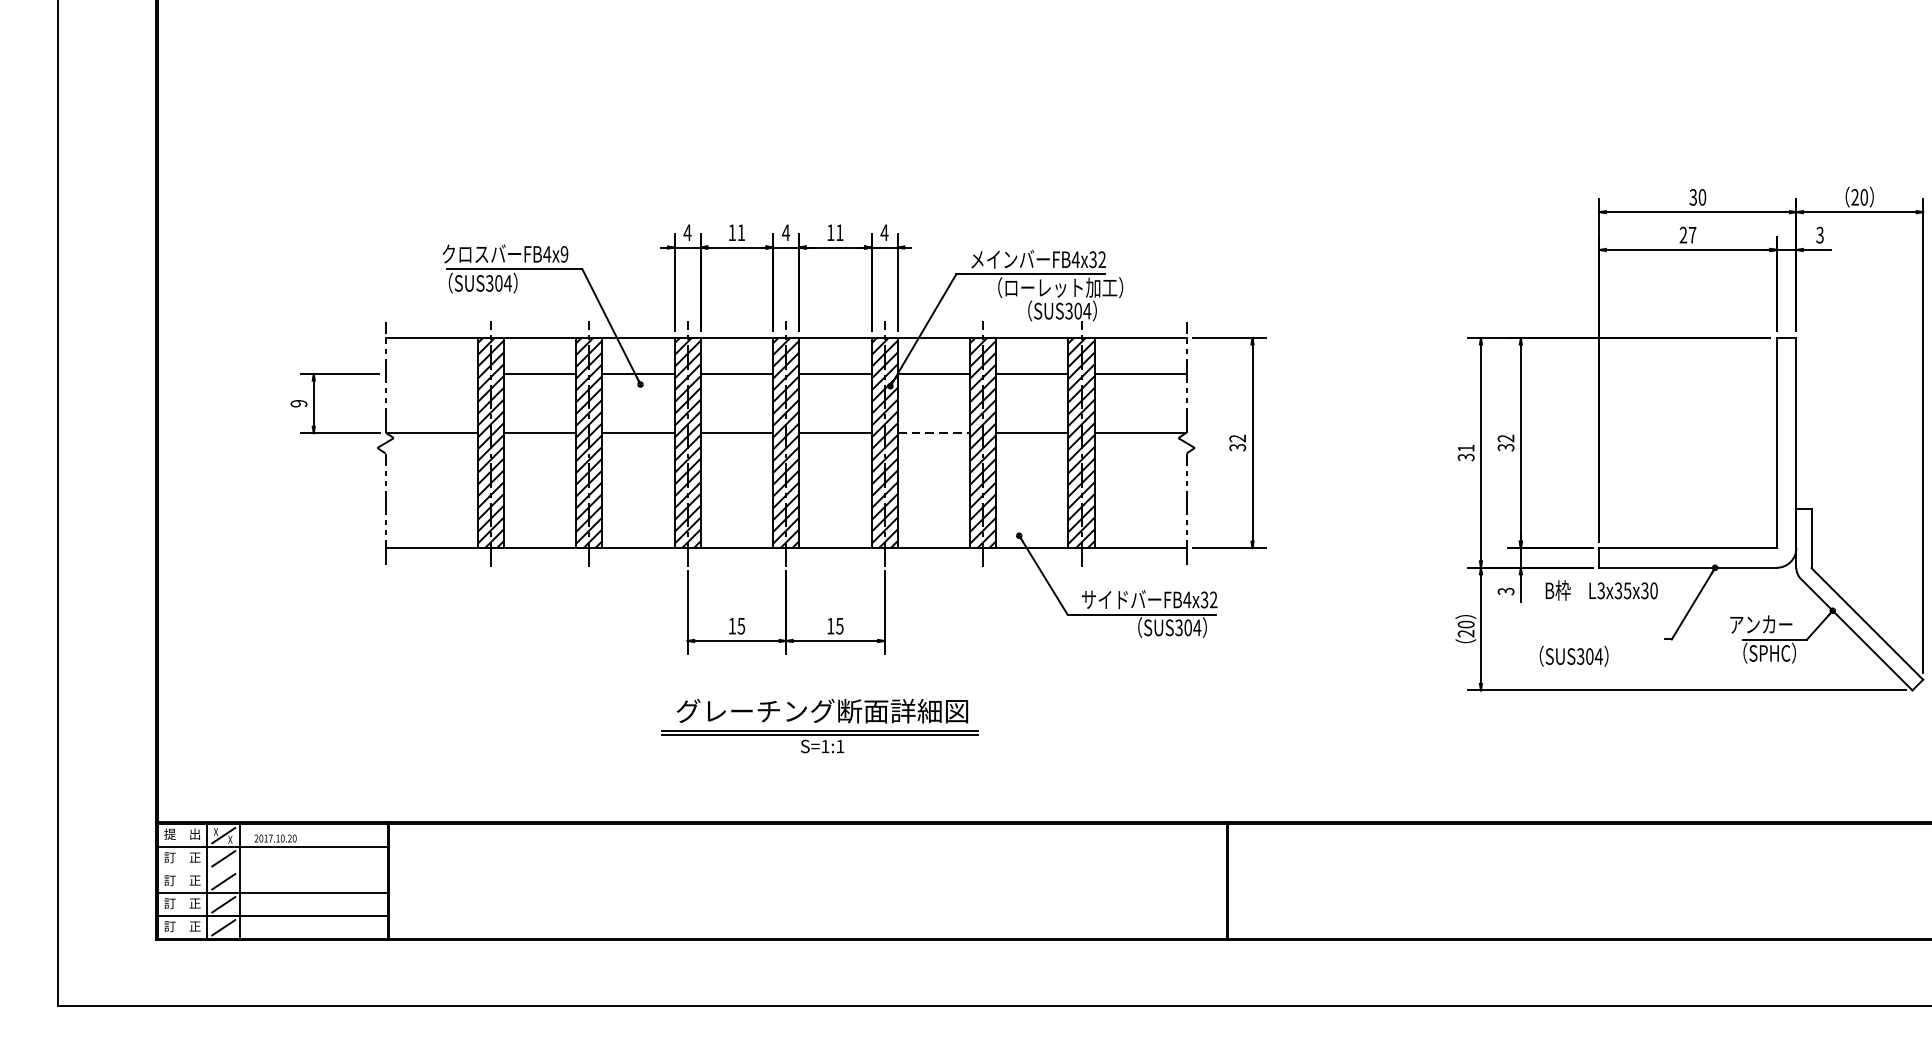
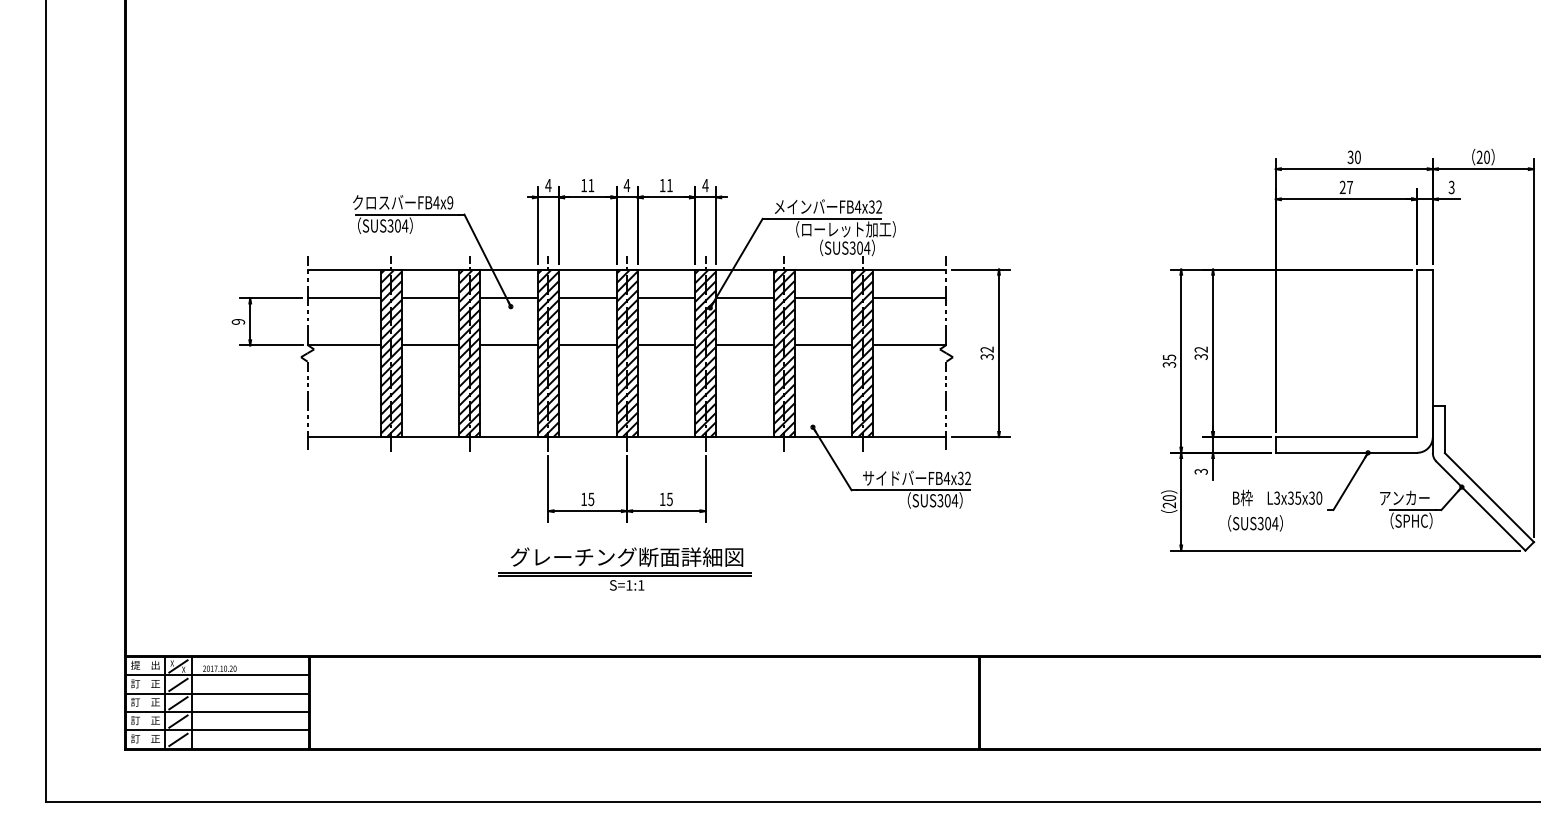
line: (430, 374) -> (343, 298), added
line: (933, 433) -> (744, 345), dashed -> solid
text: (1466, 448) -> (1169, 357), 31 -> 35
text: (1601, 589) -> (1277, 497), moved
part: (819, 725) -> (624, 568), moved
line: (272, 869) -> (217, 693), added

